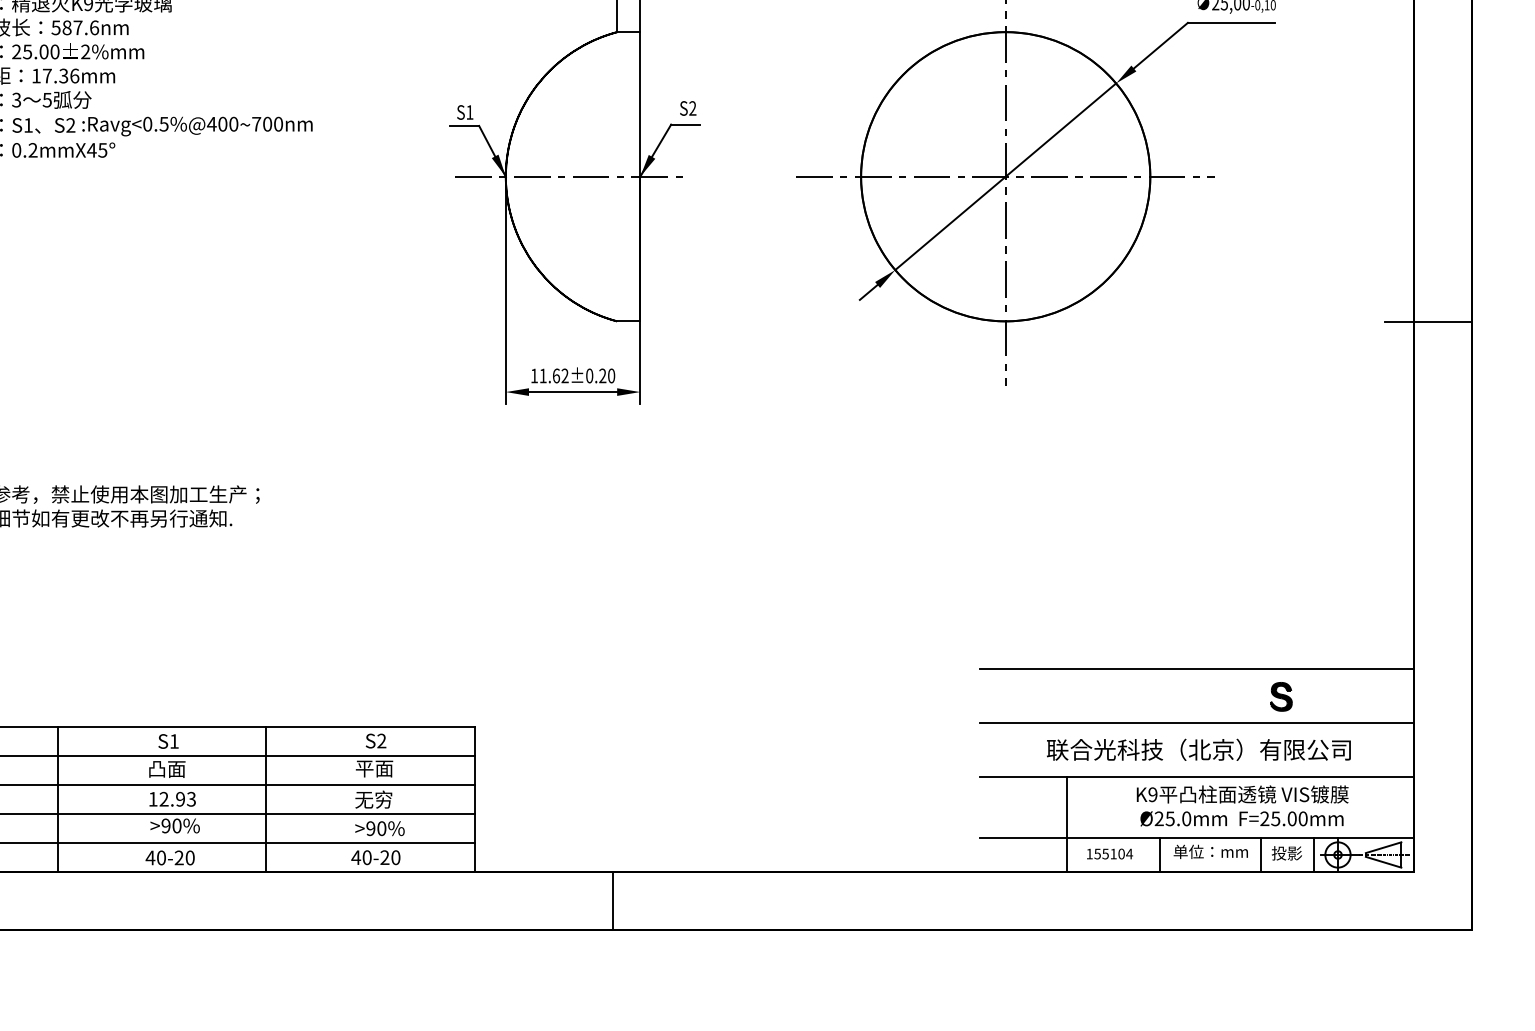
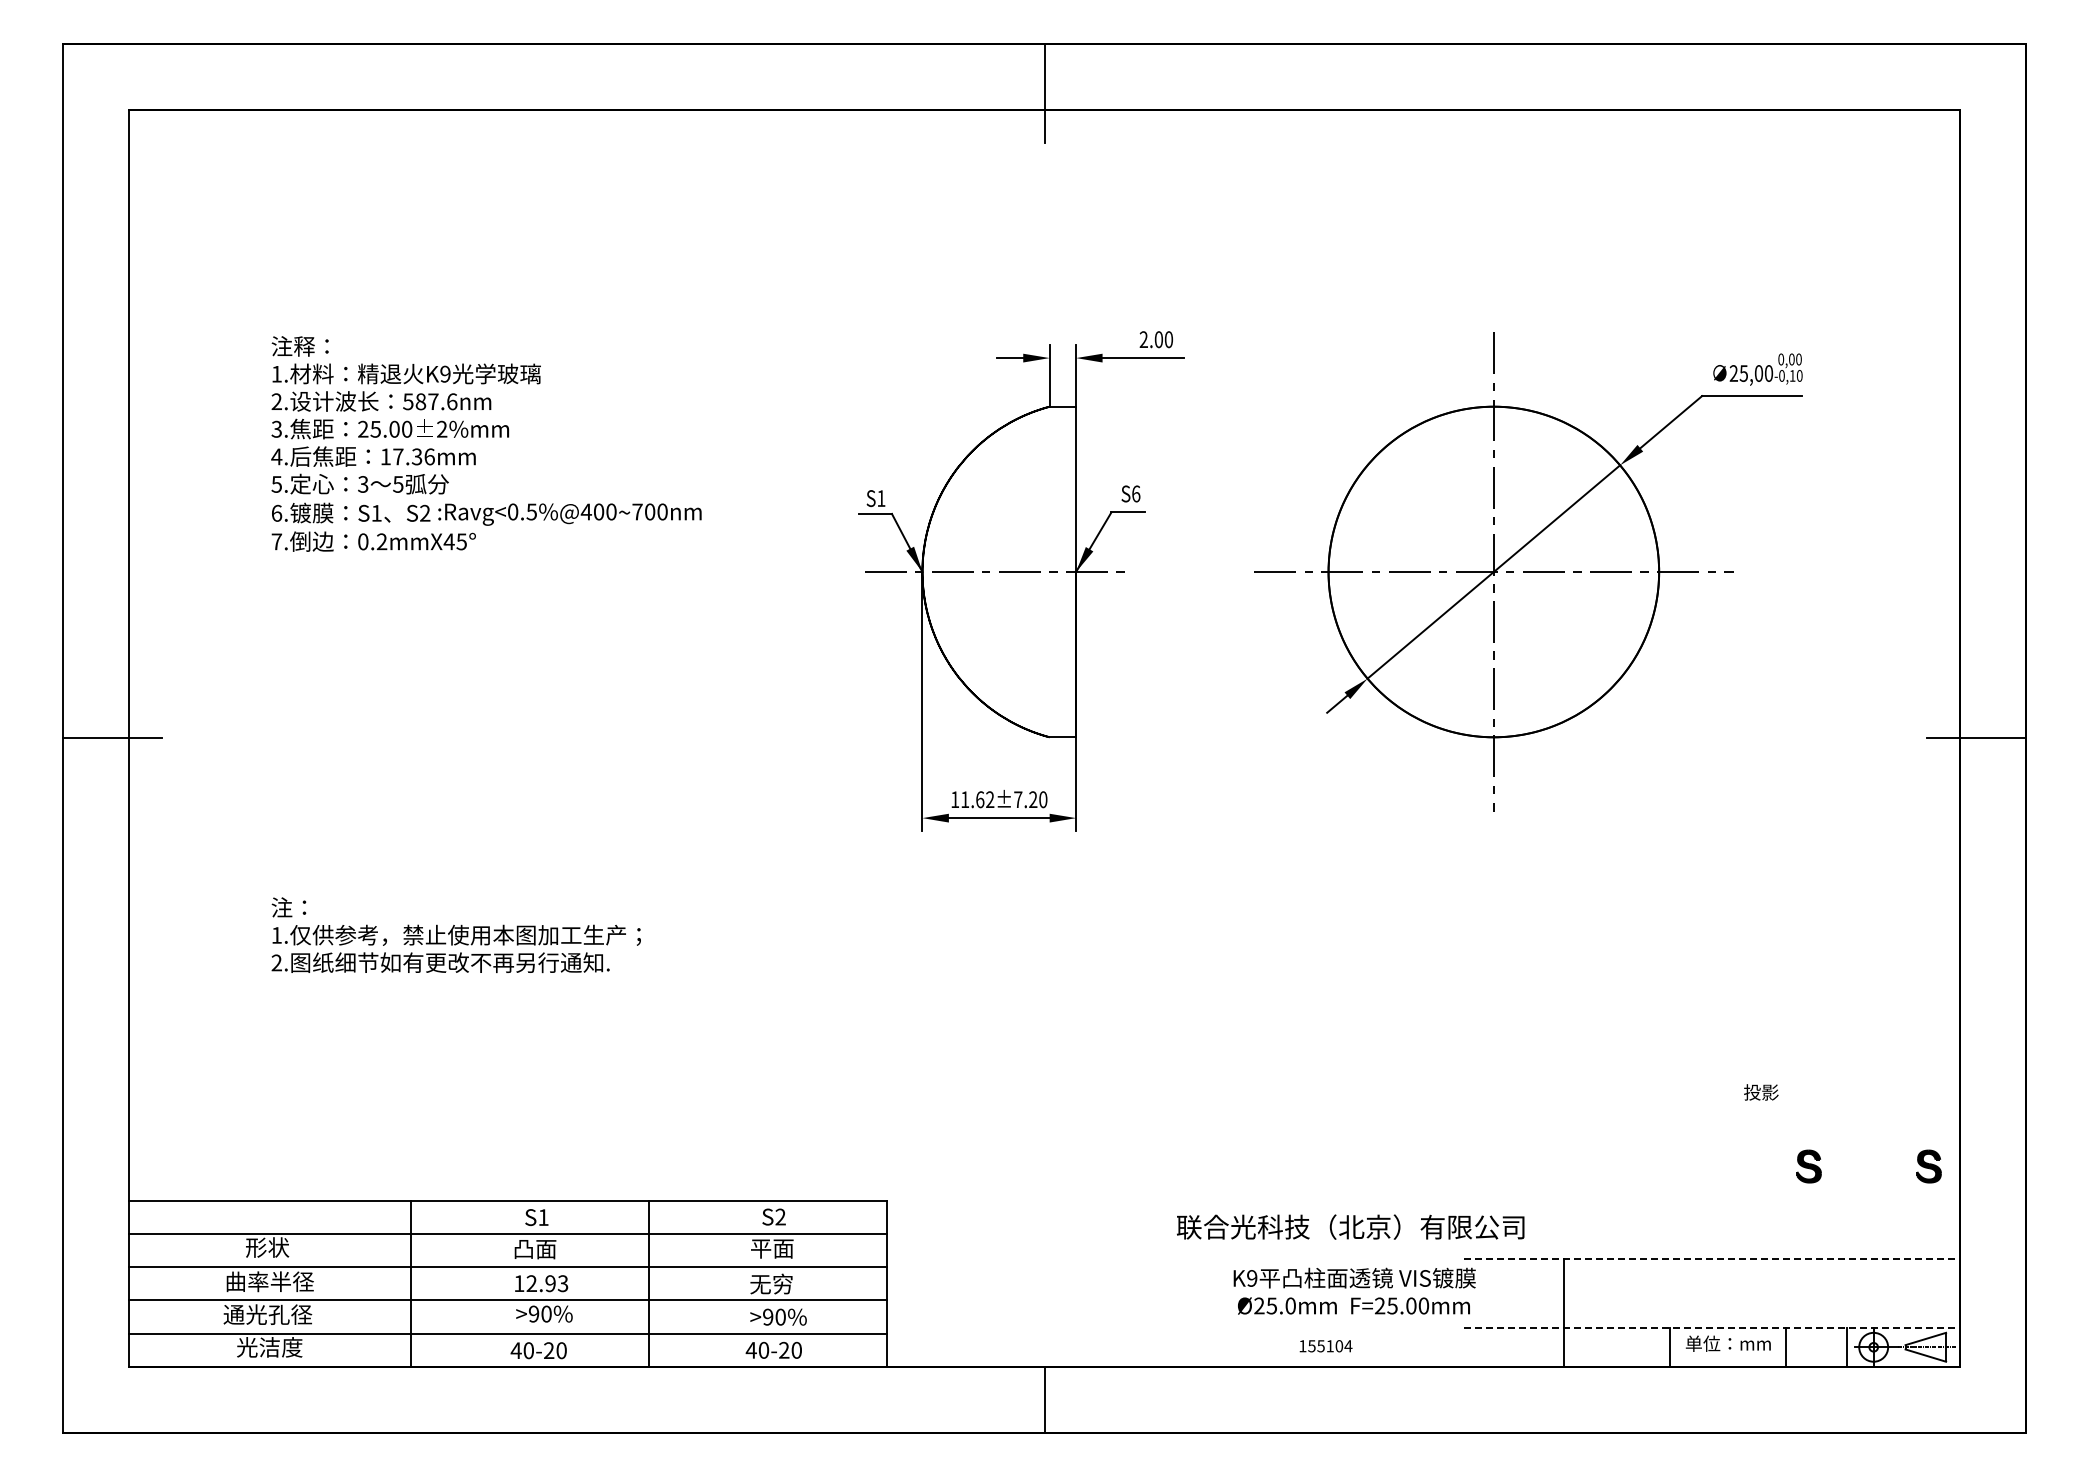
text: (693, 108) -> (1136, 493), S2 -> S6
text: (589, 375) -> (1018, 799), 11.62±0.20 -> 11.62±7.20
line: (1196, 669) -> (1712, 1135), removed
part: (1385, 696) -> (1928, 1166), added
line: (1196, 723) -> (1712, 1196), removed
text: (1198, 749) -> (1350, 1226), moved
line: (1196, 777) -> (1712, 1258), solid -> dashed
text: (1242, 805) -> (1354, 1290), moved
line: (1196, 837) -> (1712, 1327), solid -> dashed
text: (1287, 853) -> (1761, 1092), moved
text: (1109, 854) -> (1325, 1346), moved

